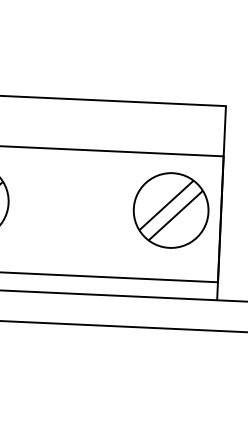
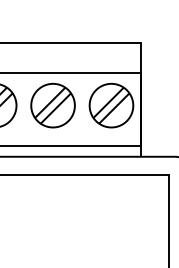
part: (70, 205) -> (52, 105), added

